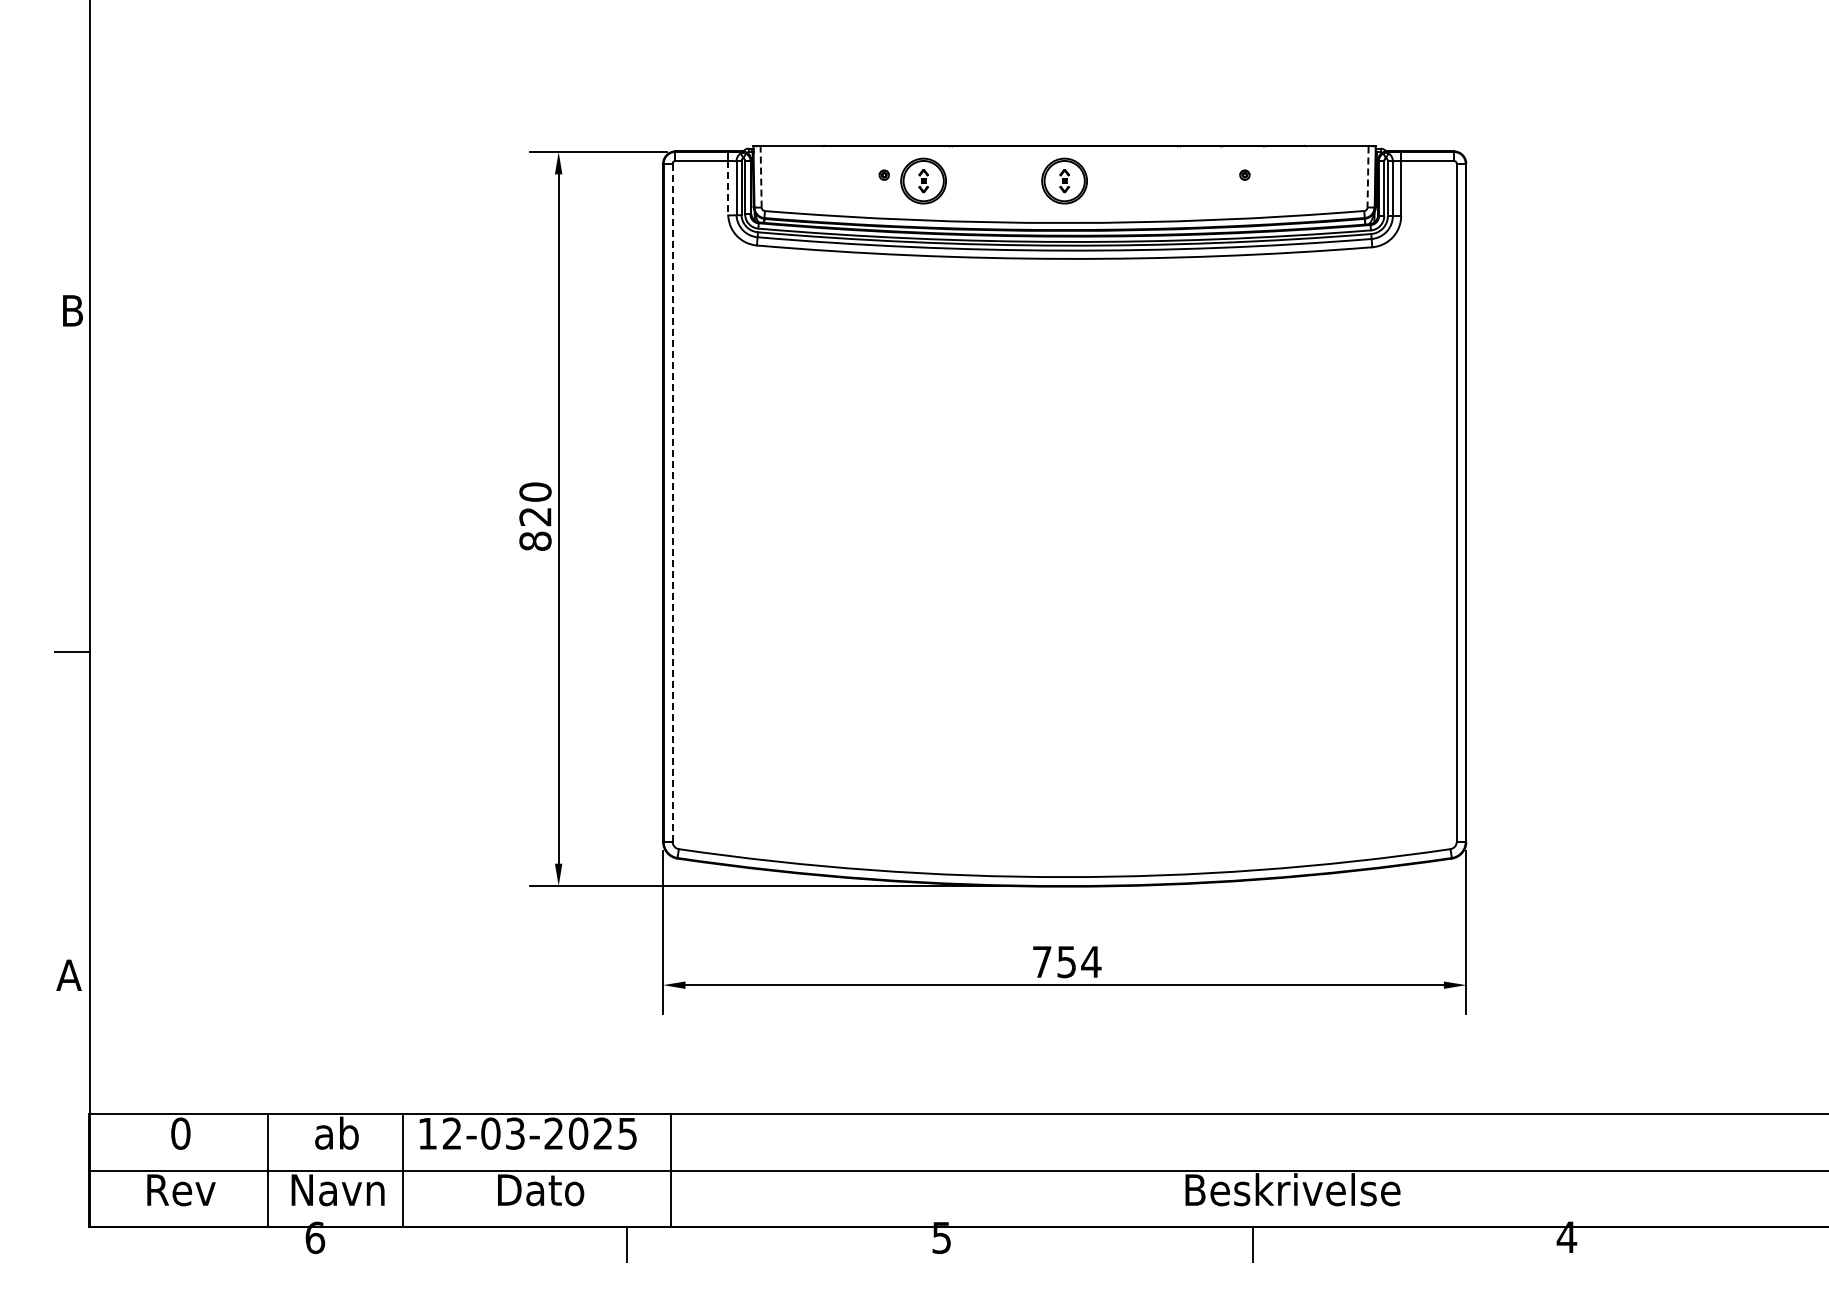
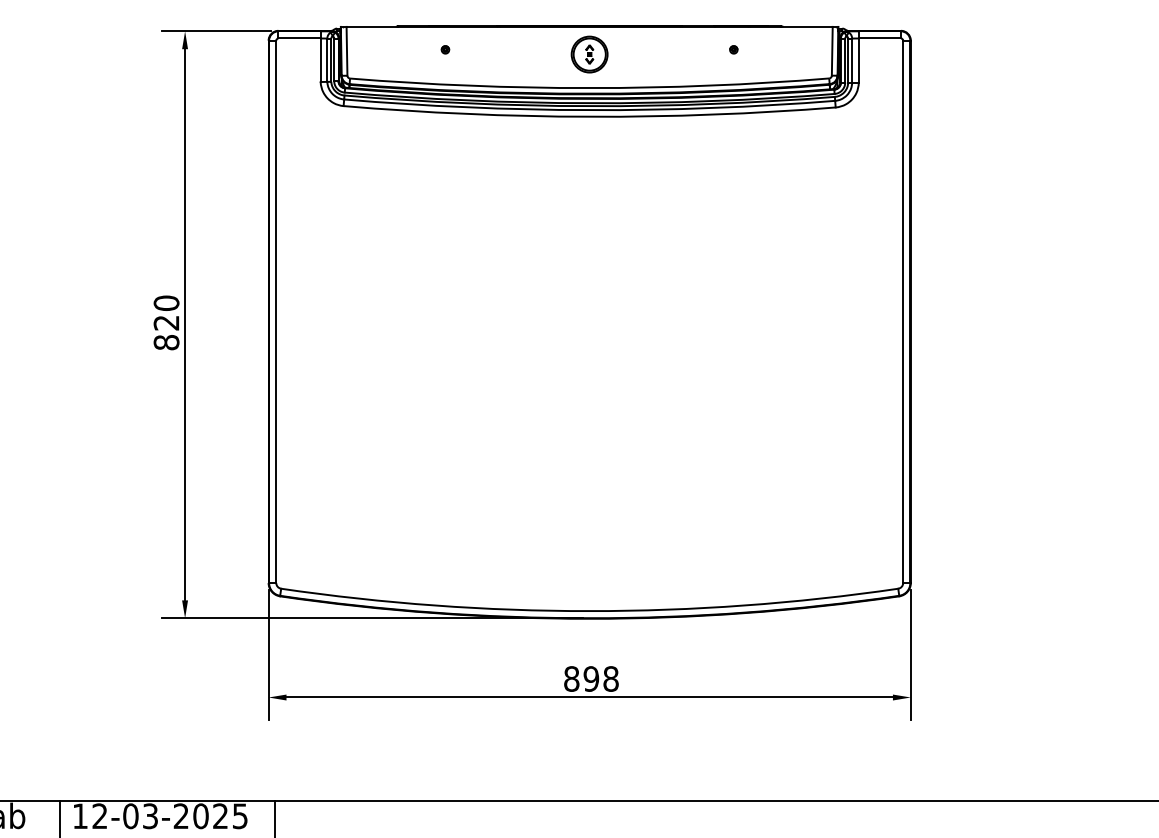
line: (761, 177) -> (347, 51), dashed -> solid
line: (1368, 177) -> (832, 51), dashed -> solid
part: (923, 180) -> (476, 54), removed
line: (728, 188) -> (320, 60), dashed -> solid
line: (672, 502) -> (276, 311), dashed -> solid
text: (1066, 961) -> (591, 678), 754 -> 898

